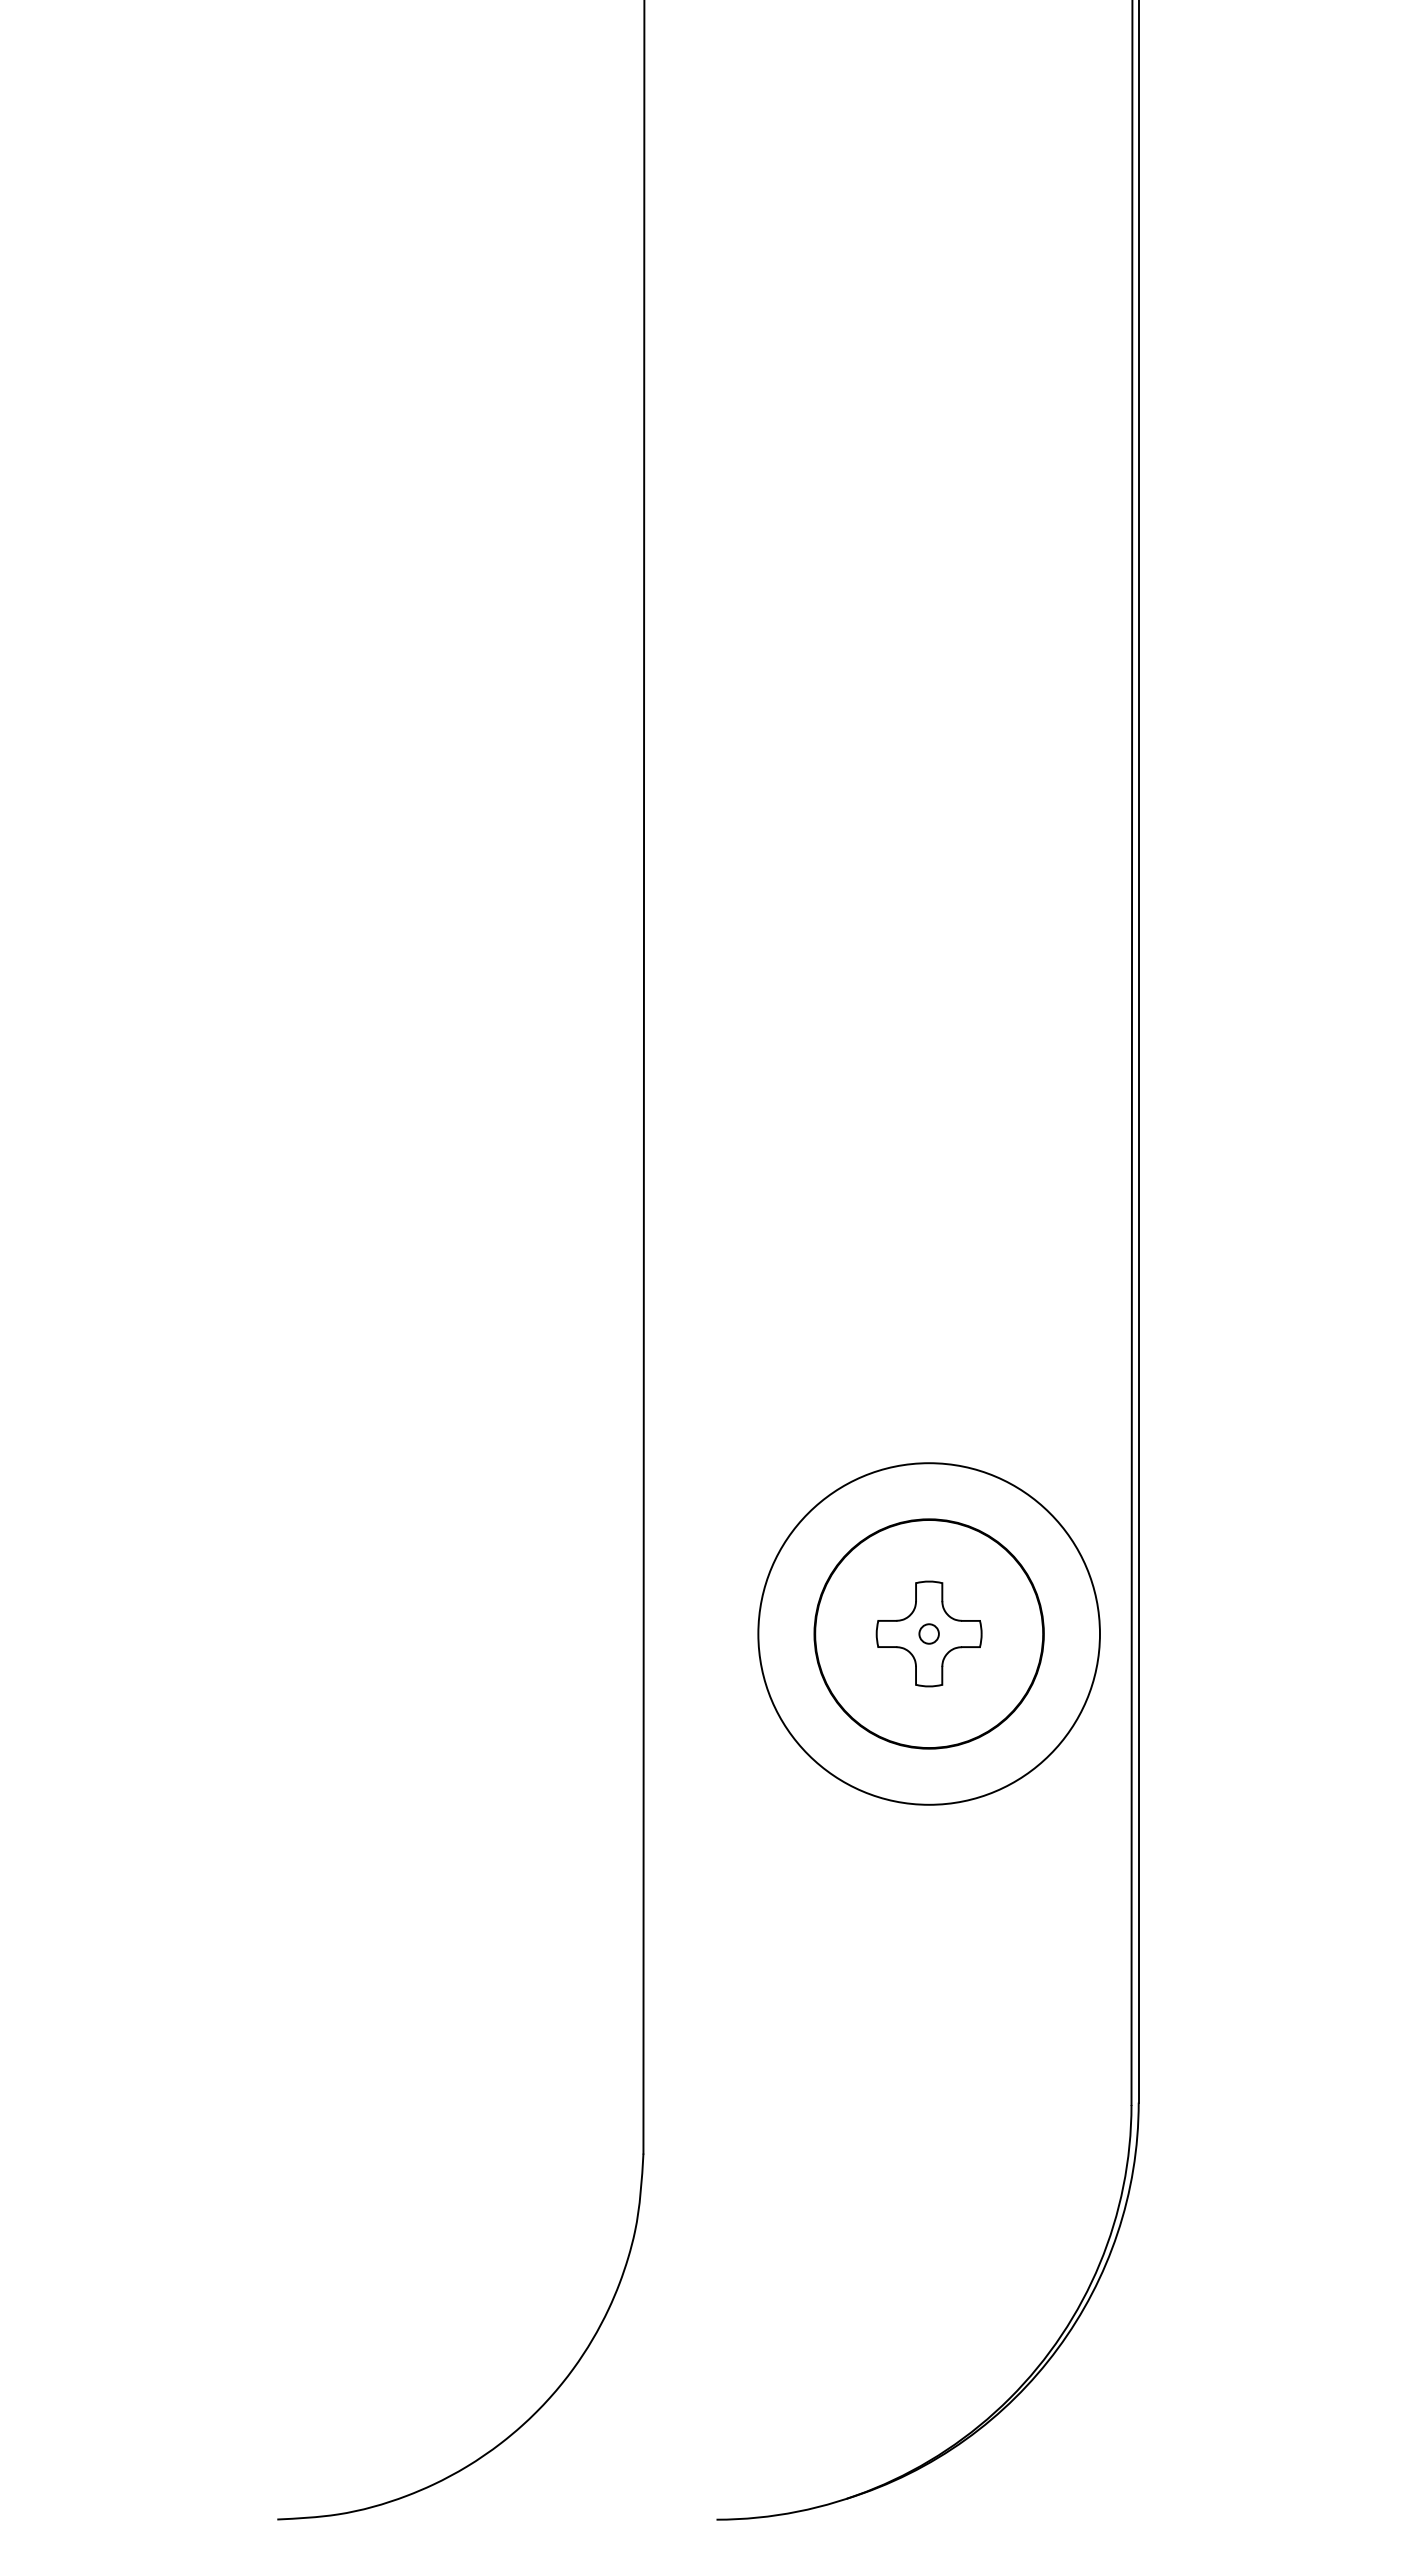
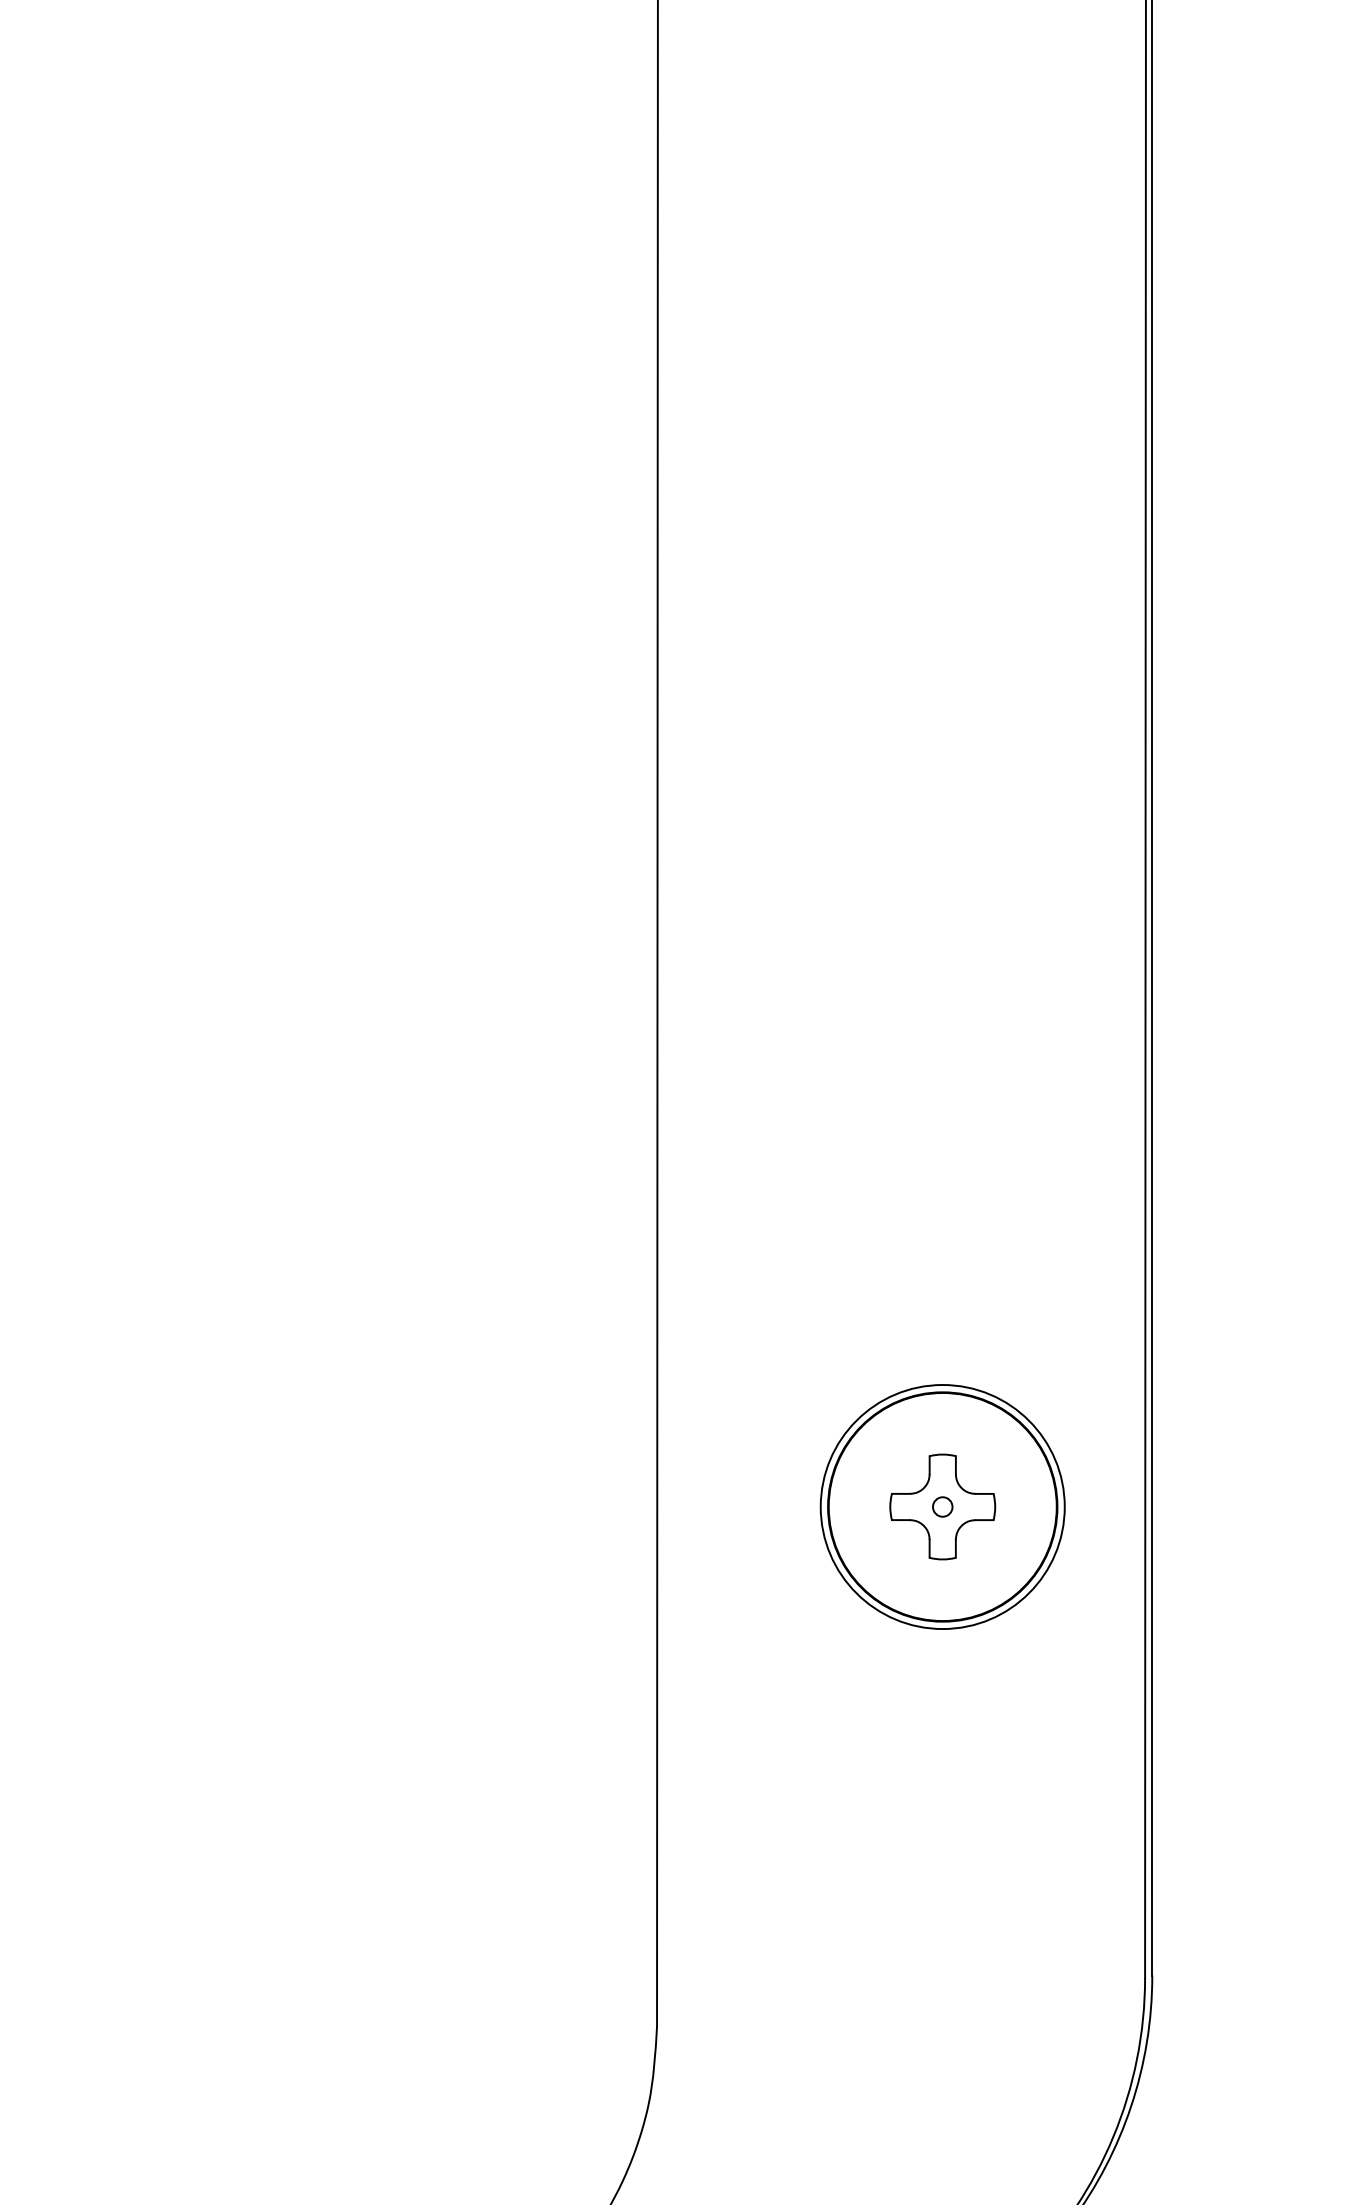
circle: (929, 1634) -> (943, 1507), size x0.71

